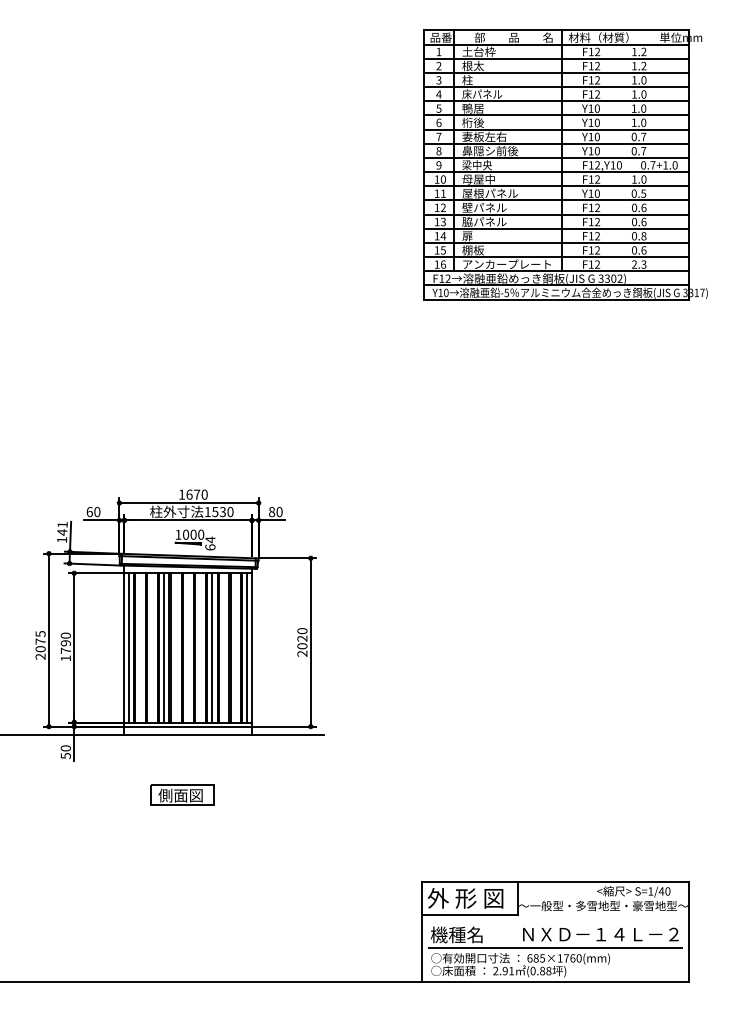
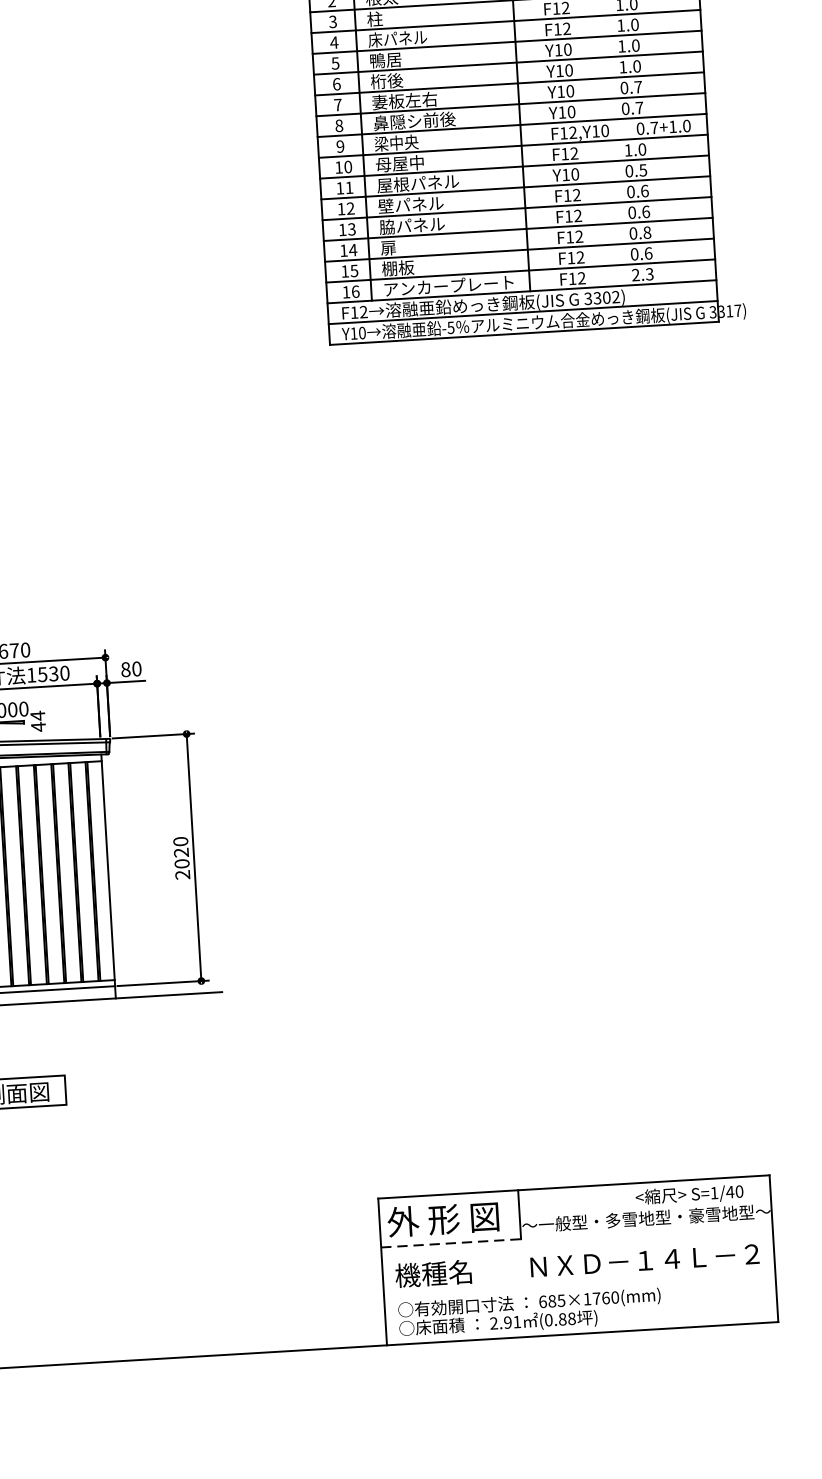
text: (210, 547) -> (38, 727), 64 -> 44
line: (212, 647) -> (50, 873), removed
line: (247, 647) -> (101, 870), removed
line: (469, 914) -> (450, 1242), solid -> dashed
line: (555, 948) -> (579, 1285), removed

